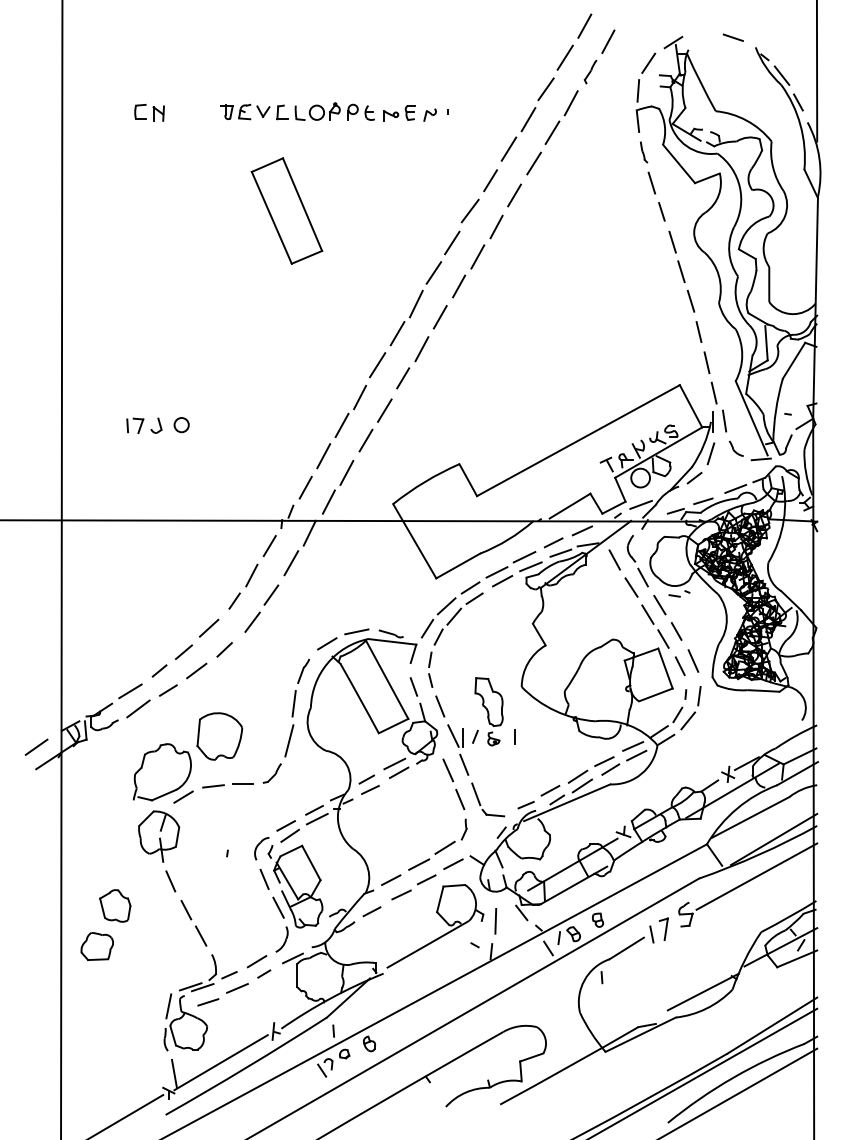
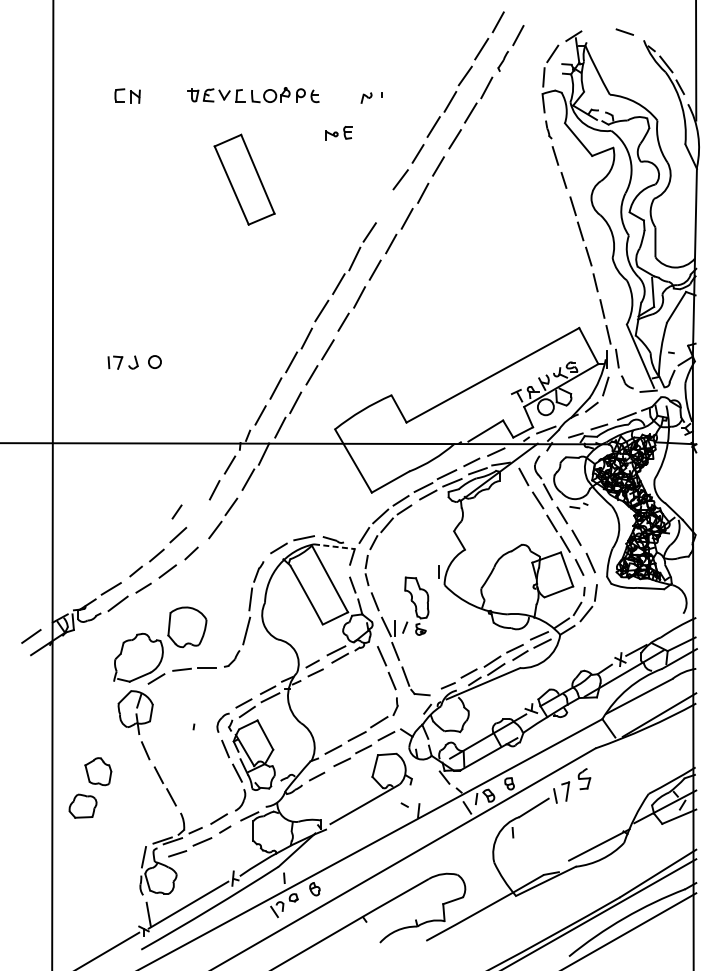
part: (399, 113) -> (338, 133), moved
line: (452, 242) -> (385, 206), removed
line: (234, 600) -> (176, 511), moved
line: (392, 641) -> (334, 546), solid -> dashed
line: (514, 736) -> (438, 571), moved
line: (756, 876) -> (644, 746), removed
line: (495, 920) -> (422, 784), removed

